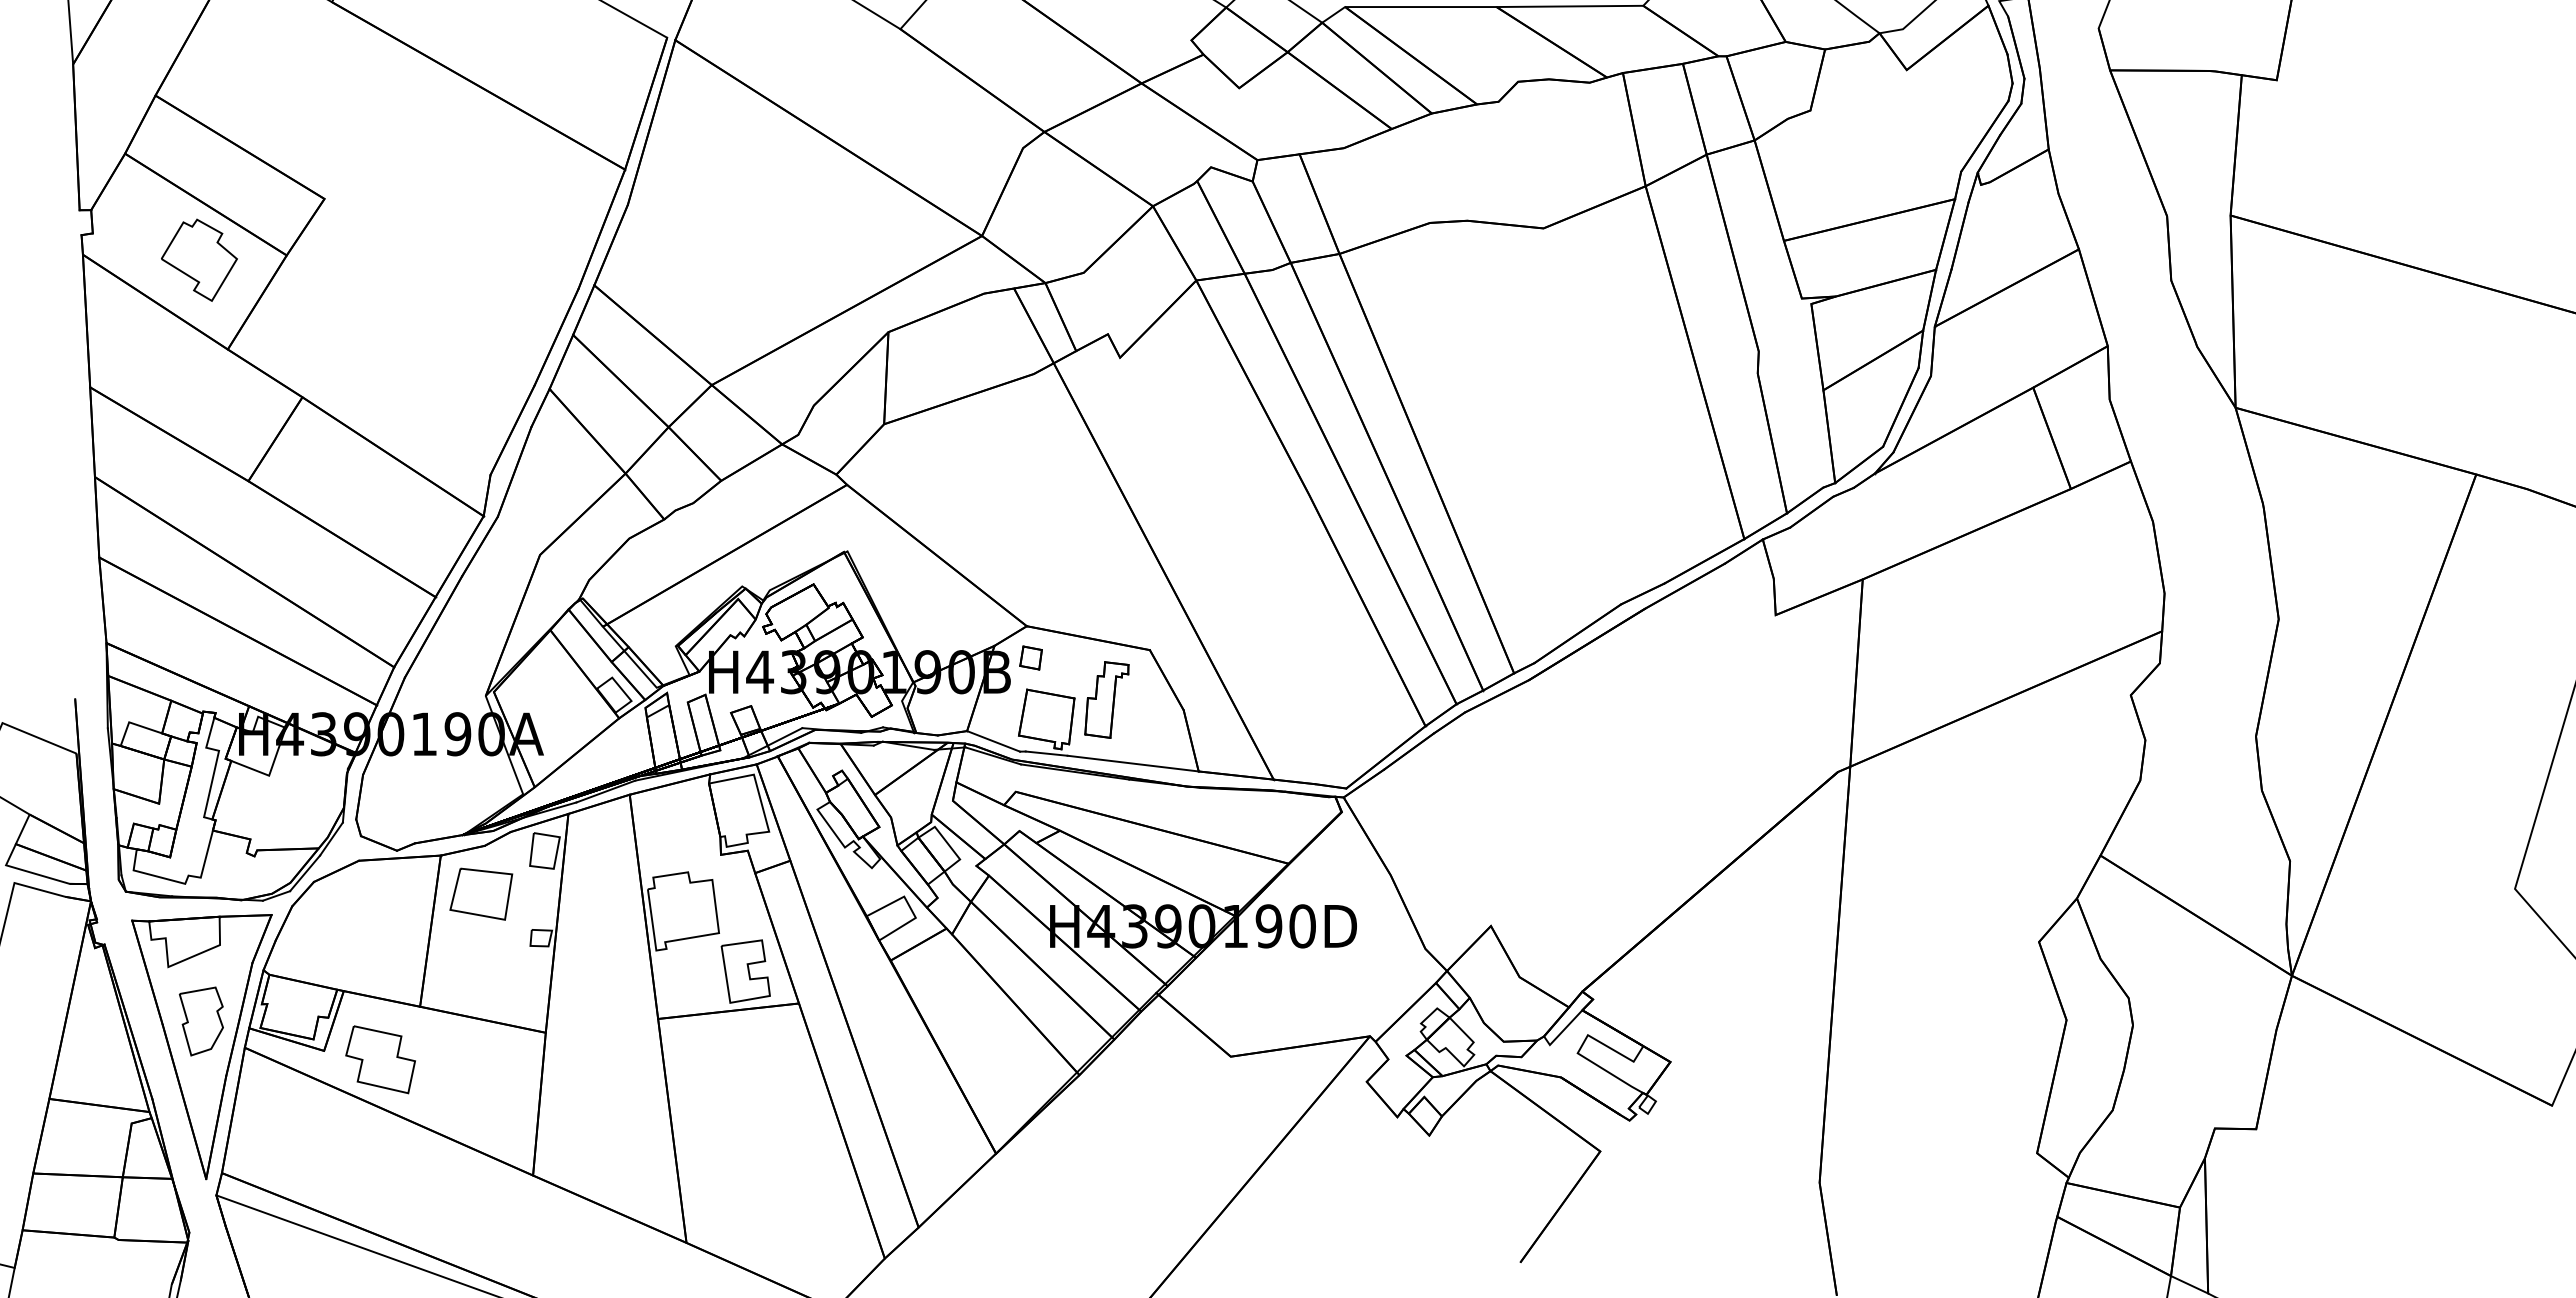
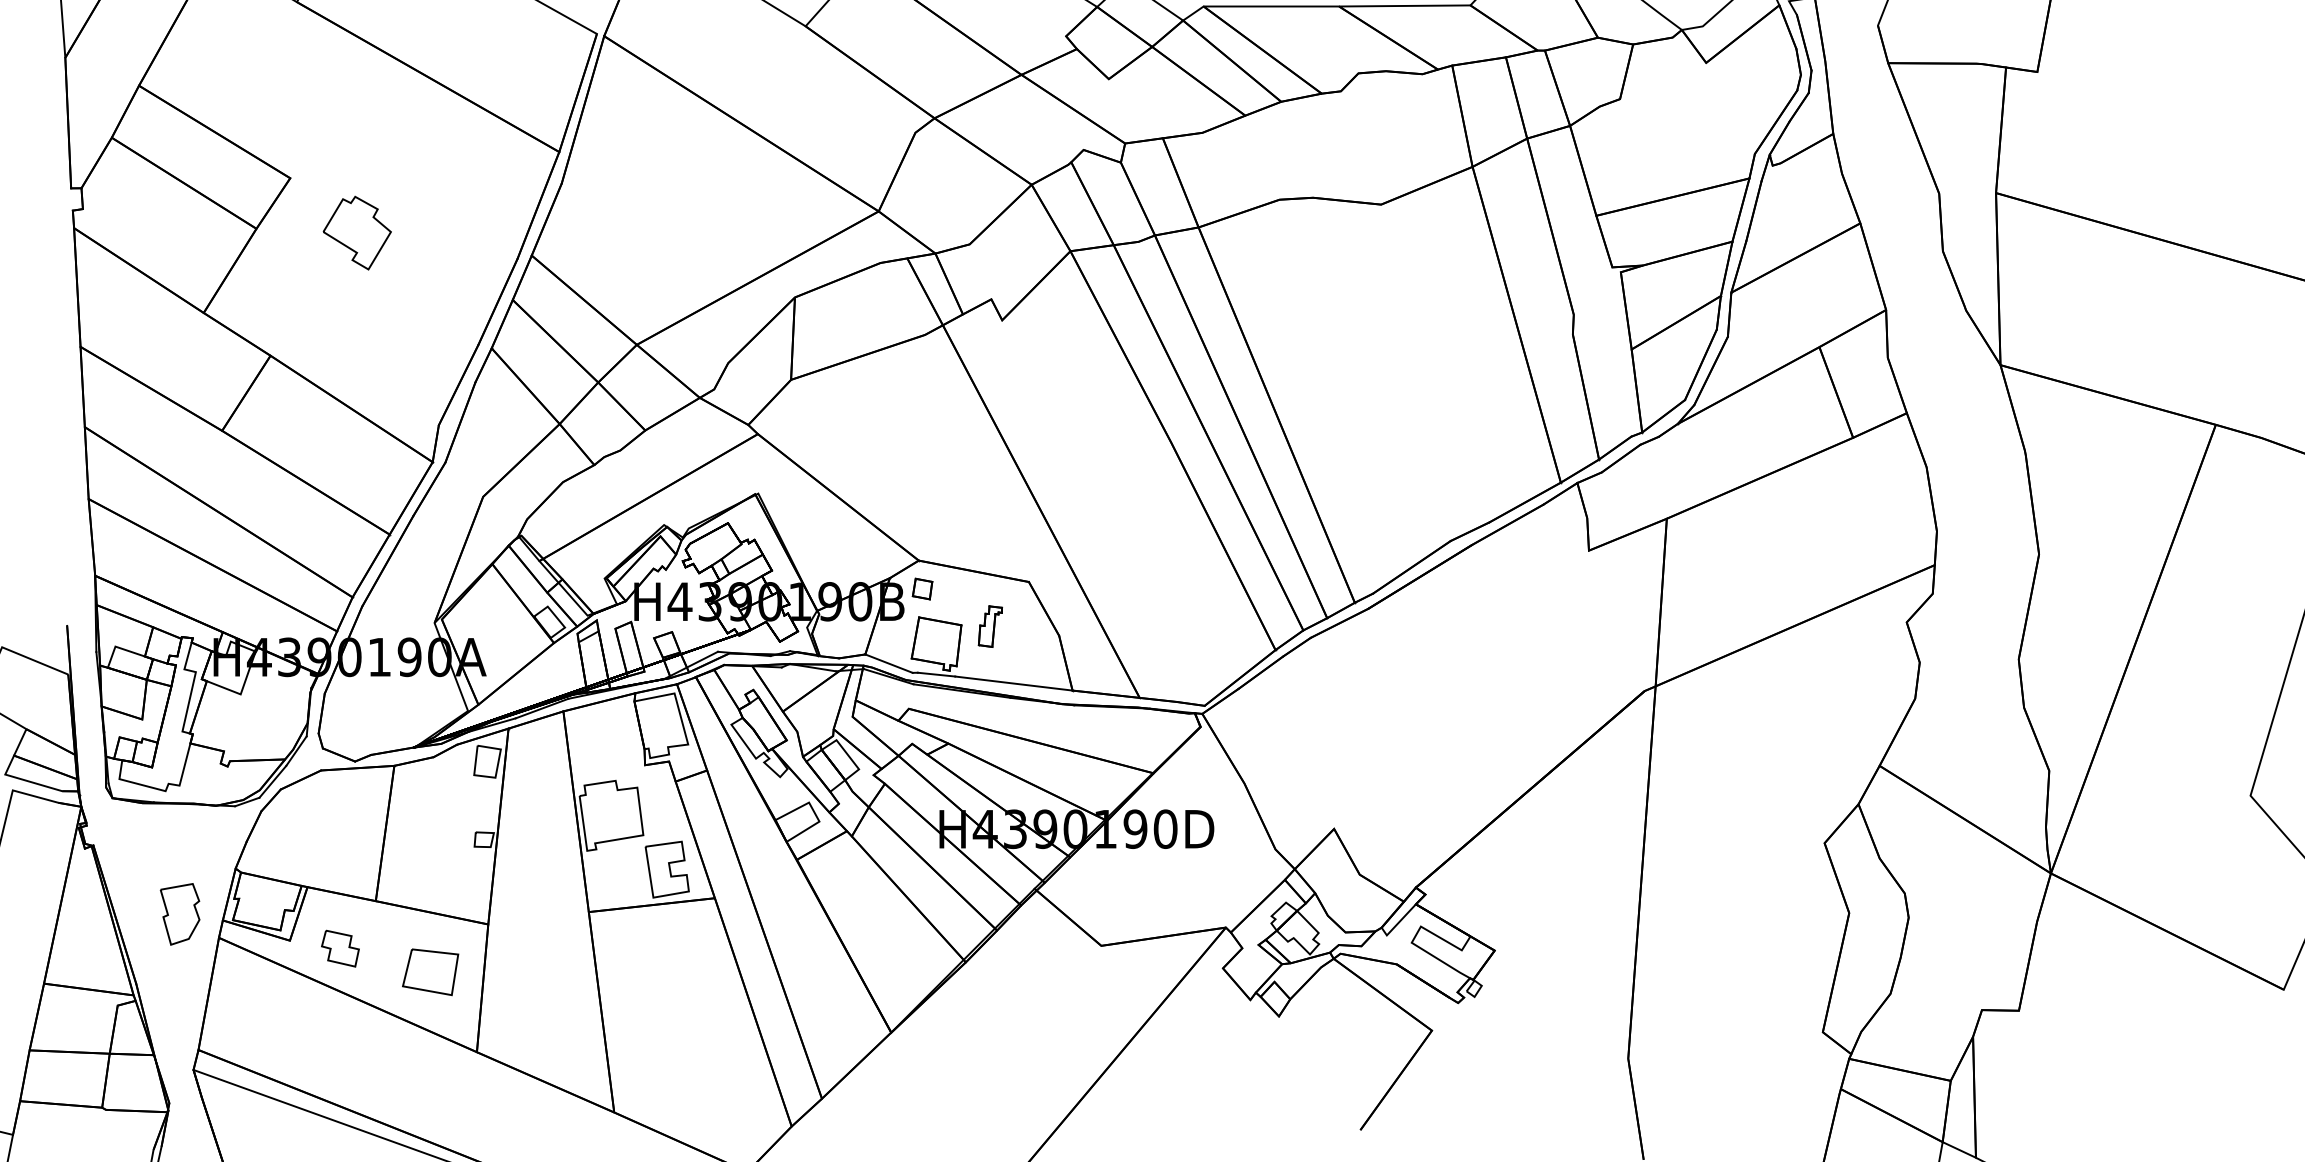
part: (199, 259) -> (357, 232), moved
part: (1106, 699) -> (990, 626), size x0.6
part: (481, 893) -> (430, 971), moved
part: (201, 1047) -> (180, 937), removed
part: (380, 1059) -> (340, 948), size x0.6

